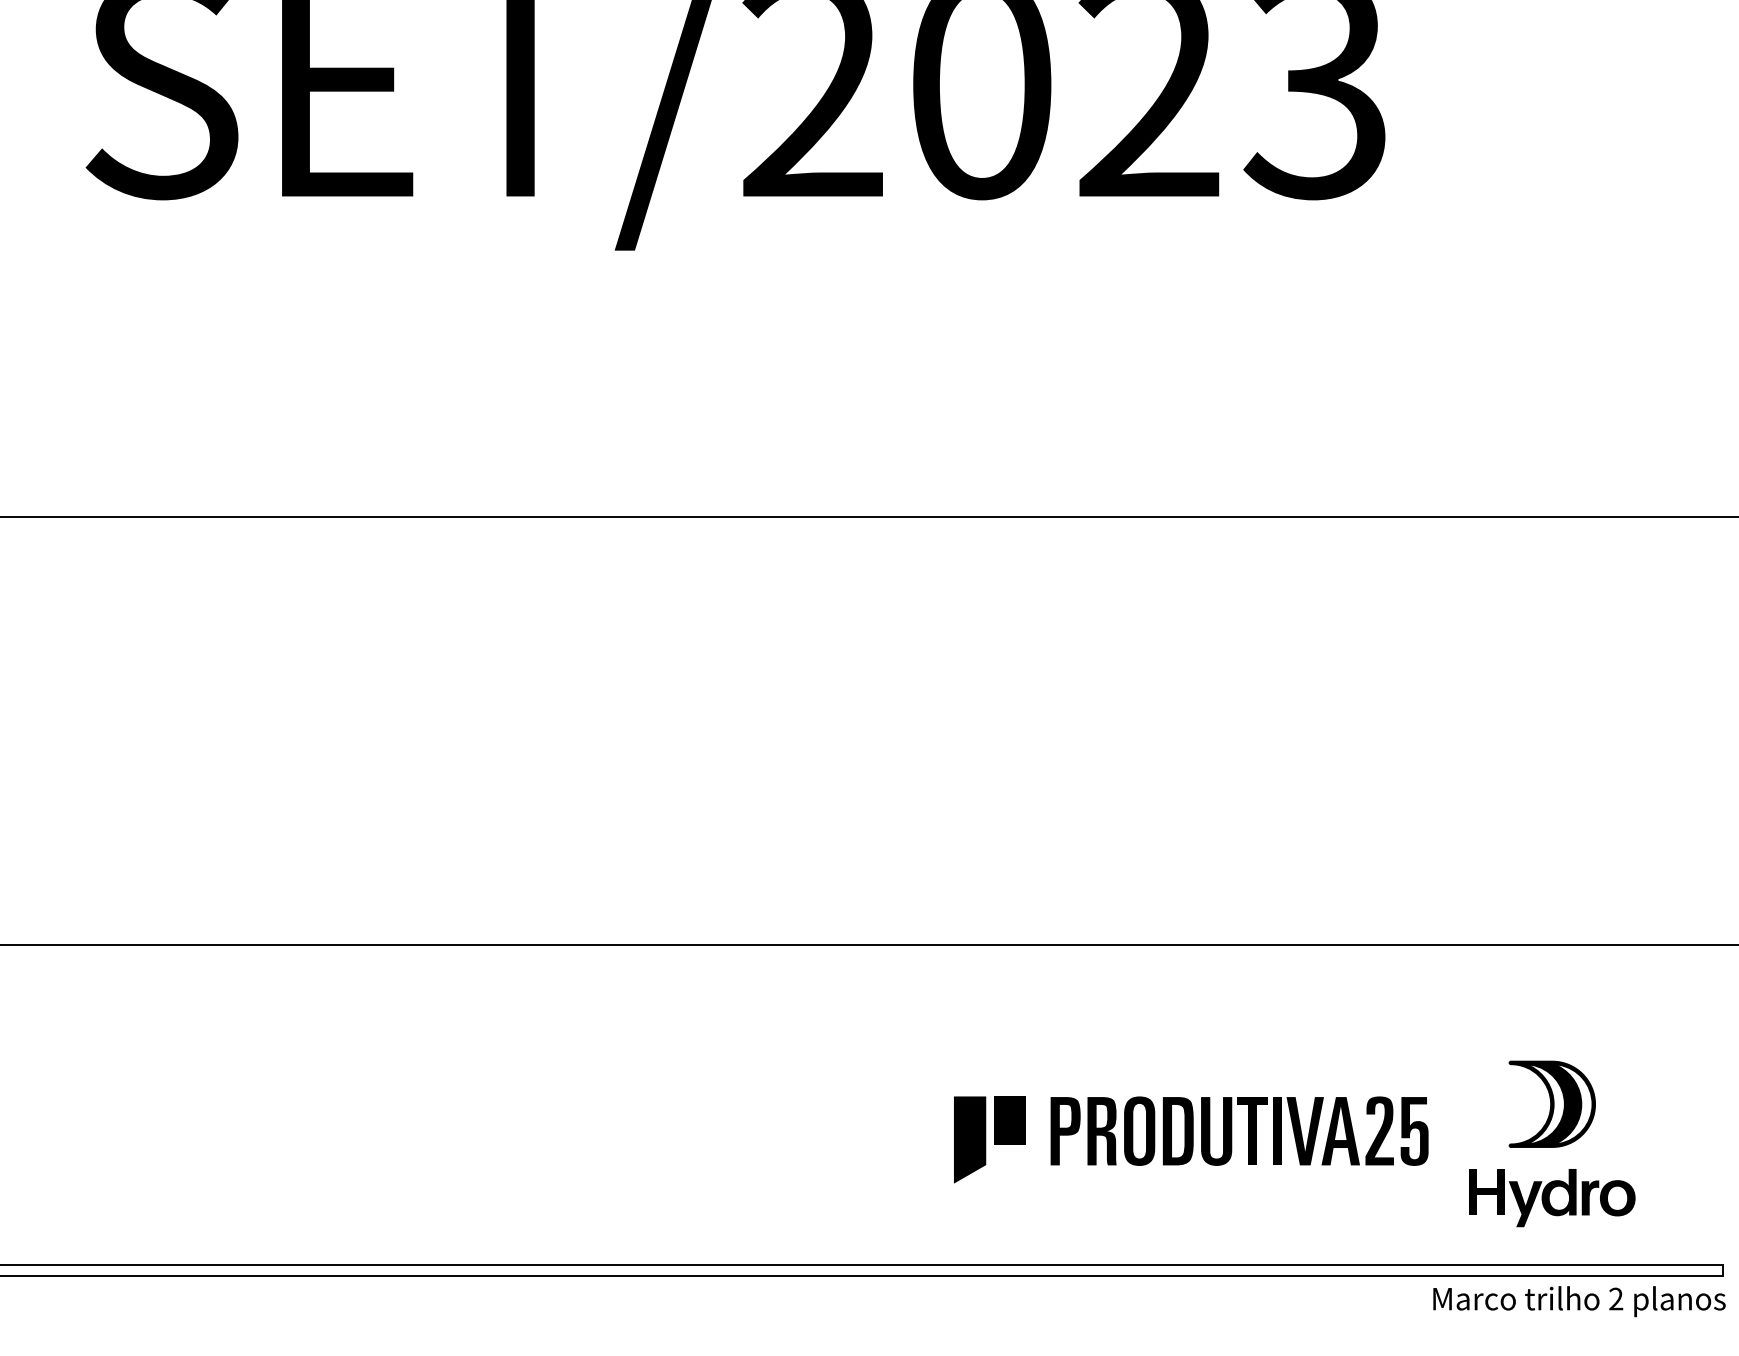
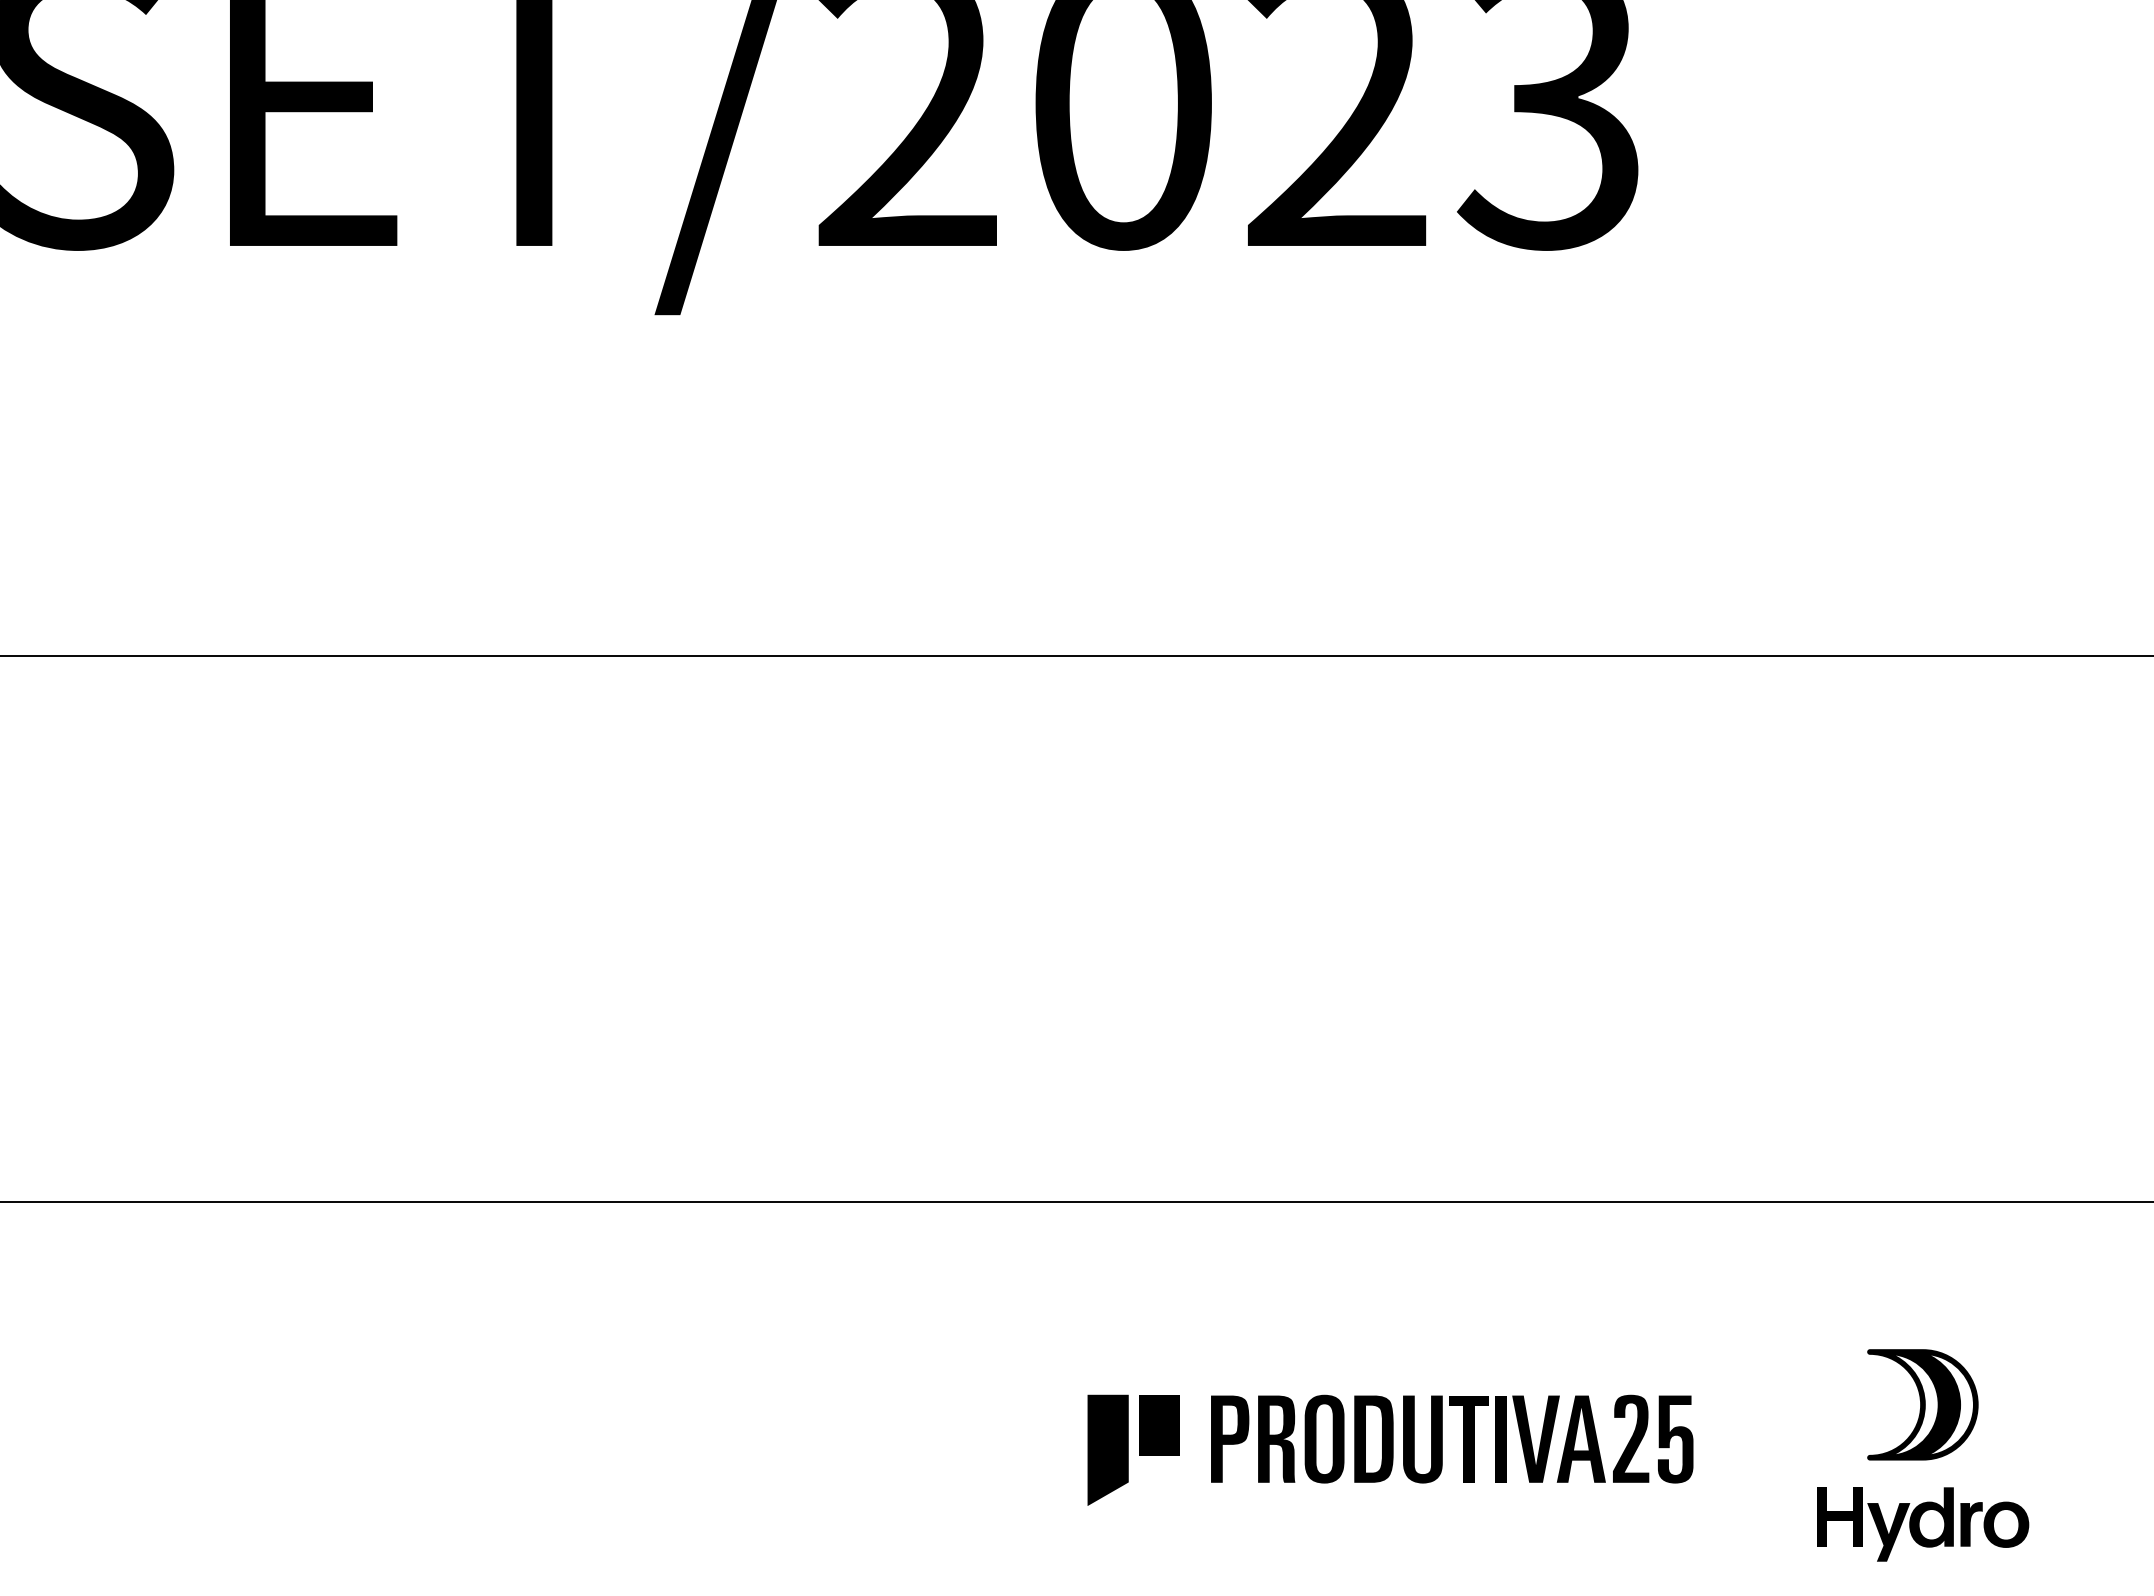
part: (1552, 1143) -> (1923, 1454), moved

